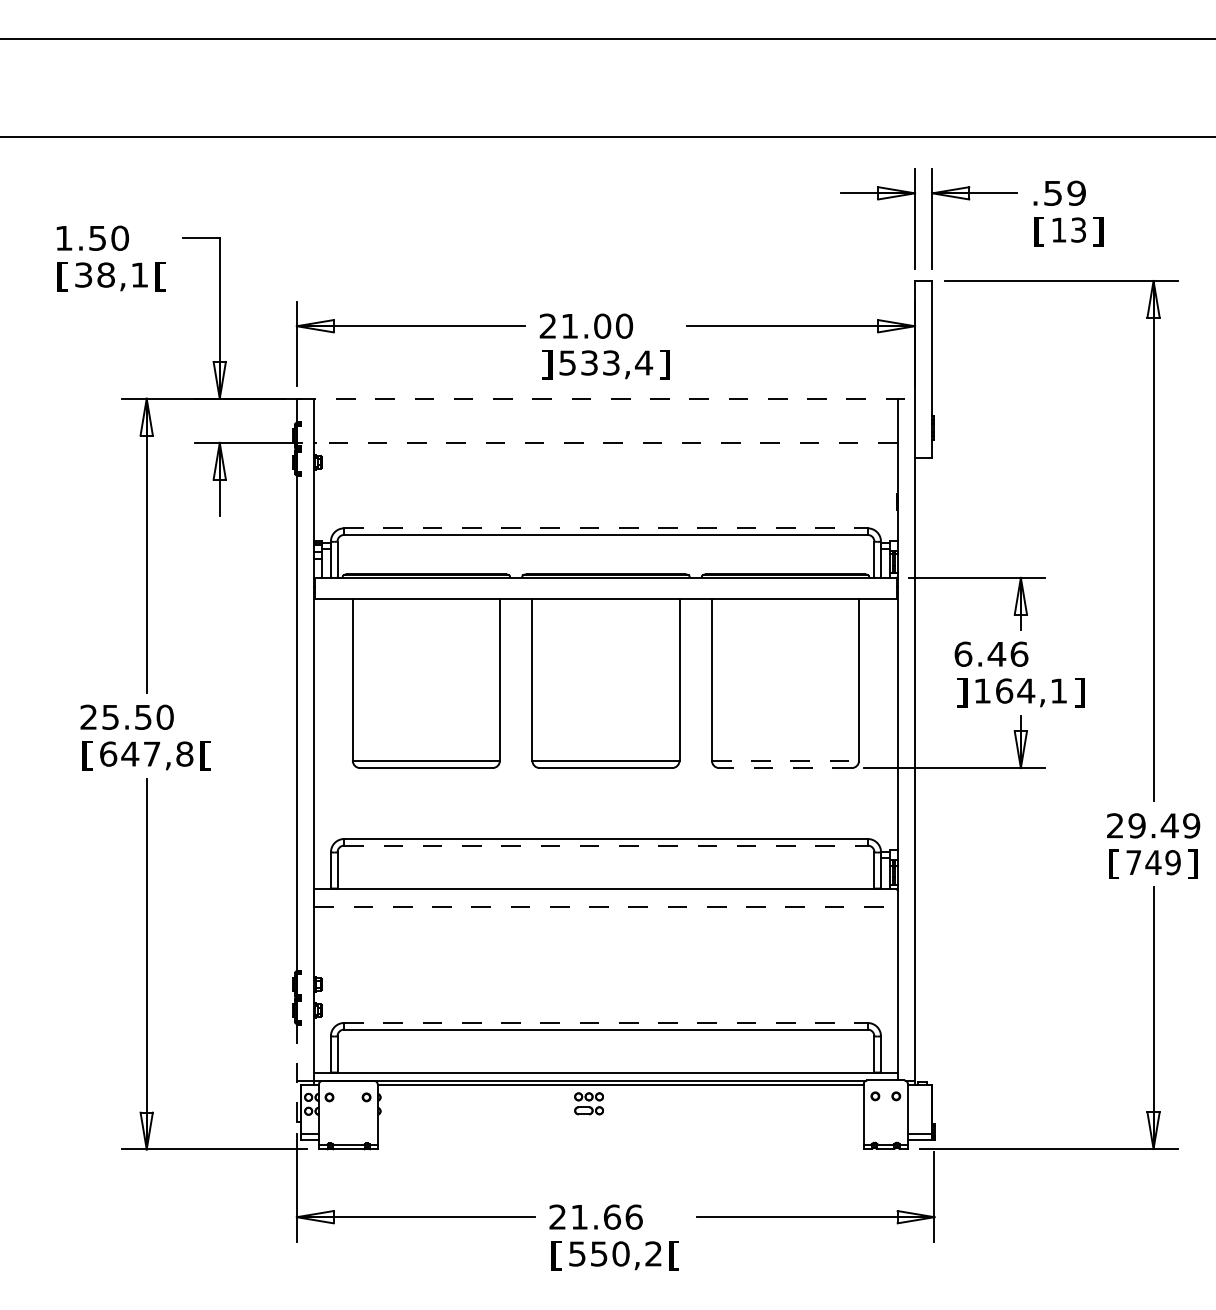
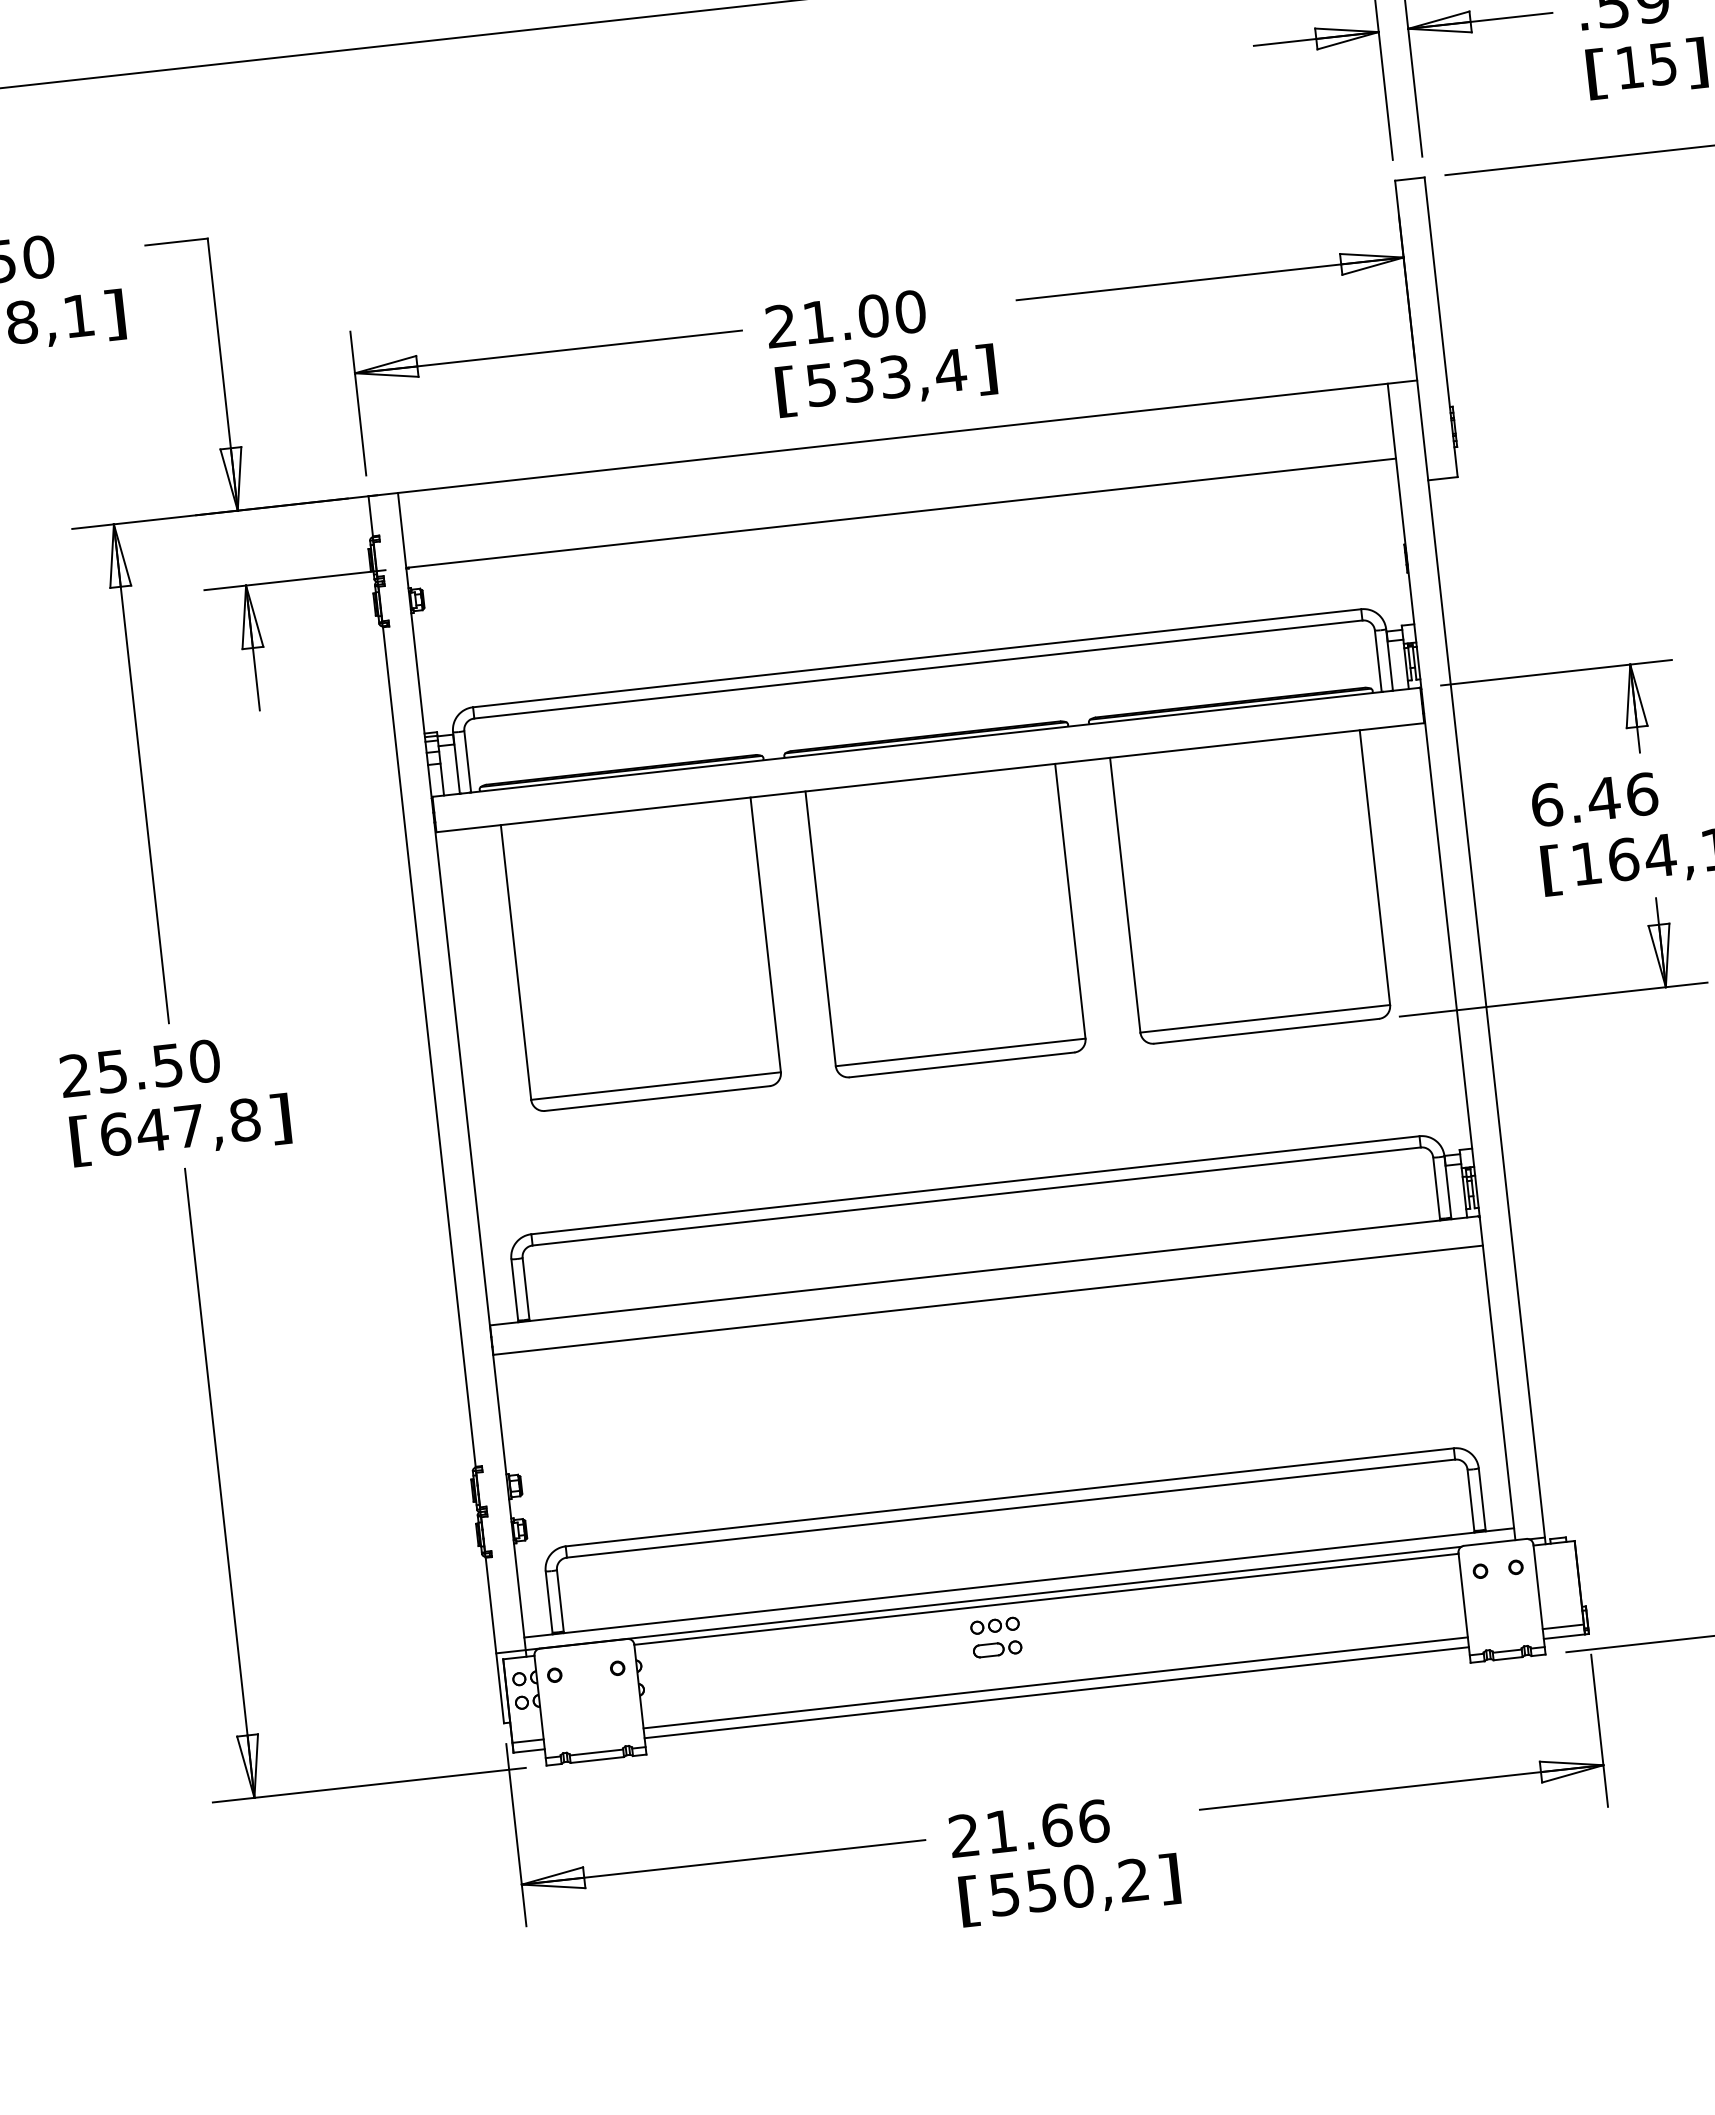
text: (1079, 229) -> (1664, 62), 13 -> 15
text: (160, 276) -> (114, 314), [ -> ]
text: (547, 364) -> (787, 391), ] -> [
line: (606, 398) -> (893, 437), dashed -> solid
line: (605, 442) -> (900, 512), dashed -> solid
line: (605, 528) -> (916, 658), dashed -> solid
text: (962, 692) -> (1552, 869), ] -> [
text: (205, 755) -> (280, 1118), [ -> ]
line: (785, 760) -> (1265, 1018), dashed -> solid
line: (785, 768) -> (1266, 1032), dashed -> solid
line: (606, 845) -> (977, 1196), dashed -> solid
line: (606, 906) -> (988, 1299), dashed -> solid
line: (605, 1023) -> (1009, 1498), dashed -> solid
line: (296, 1073) -> (494, 1640), dashed -> solid
line: (620, 1134) -> (1055, 1683), added
line: (620, 1139) -> (1056, 1692), added
text: (674, 1255) -> (1169, 1878), [ -> ]

